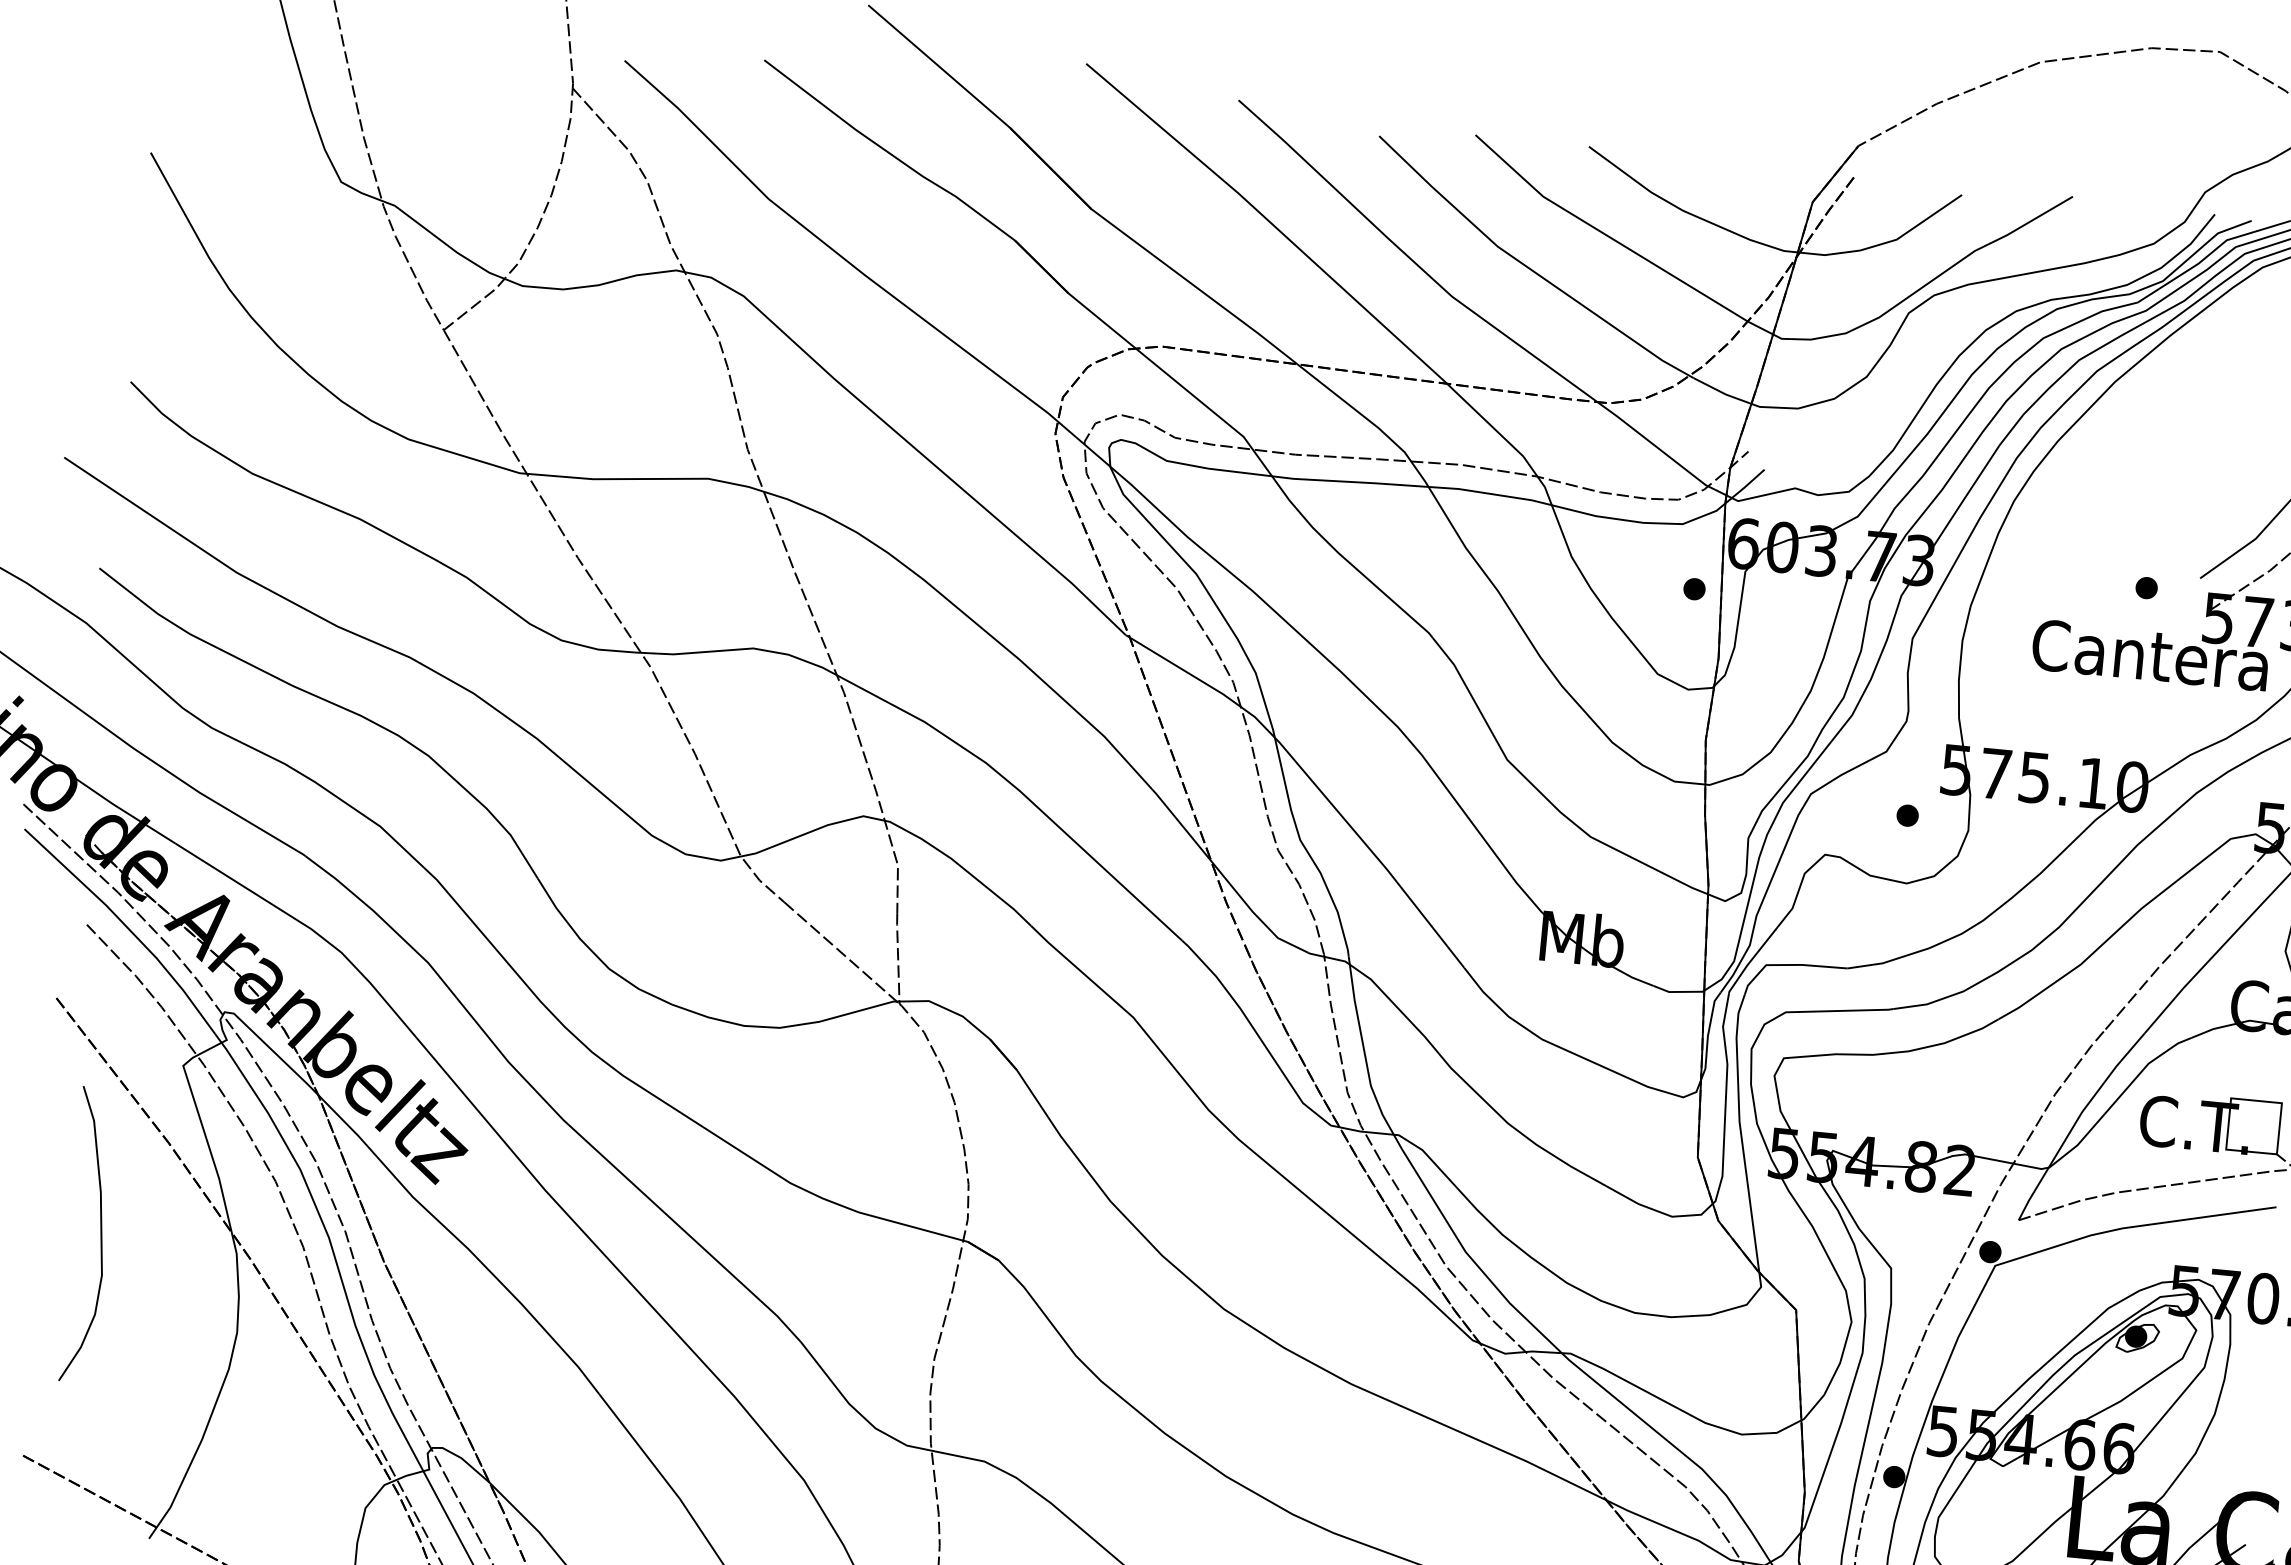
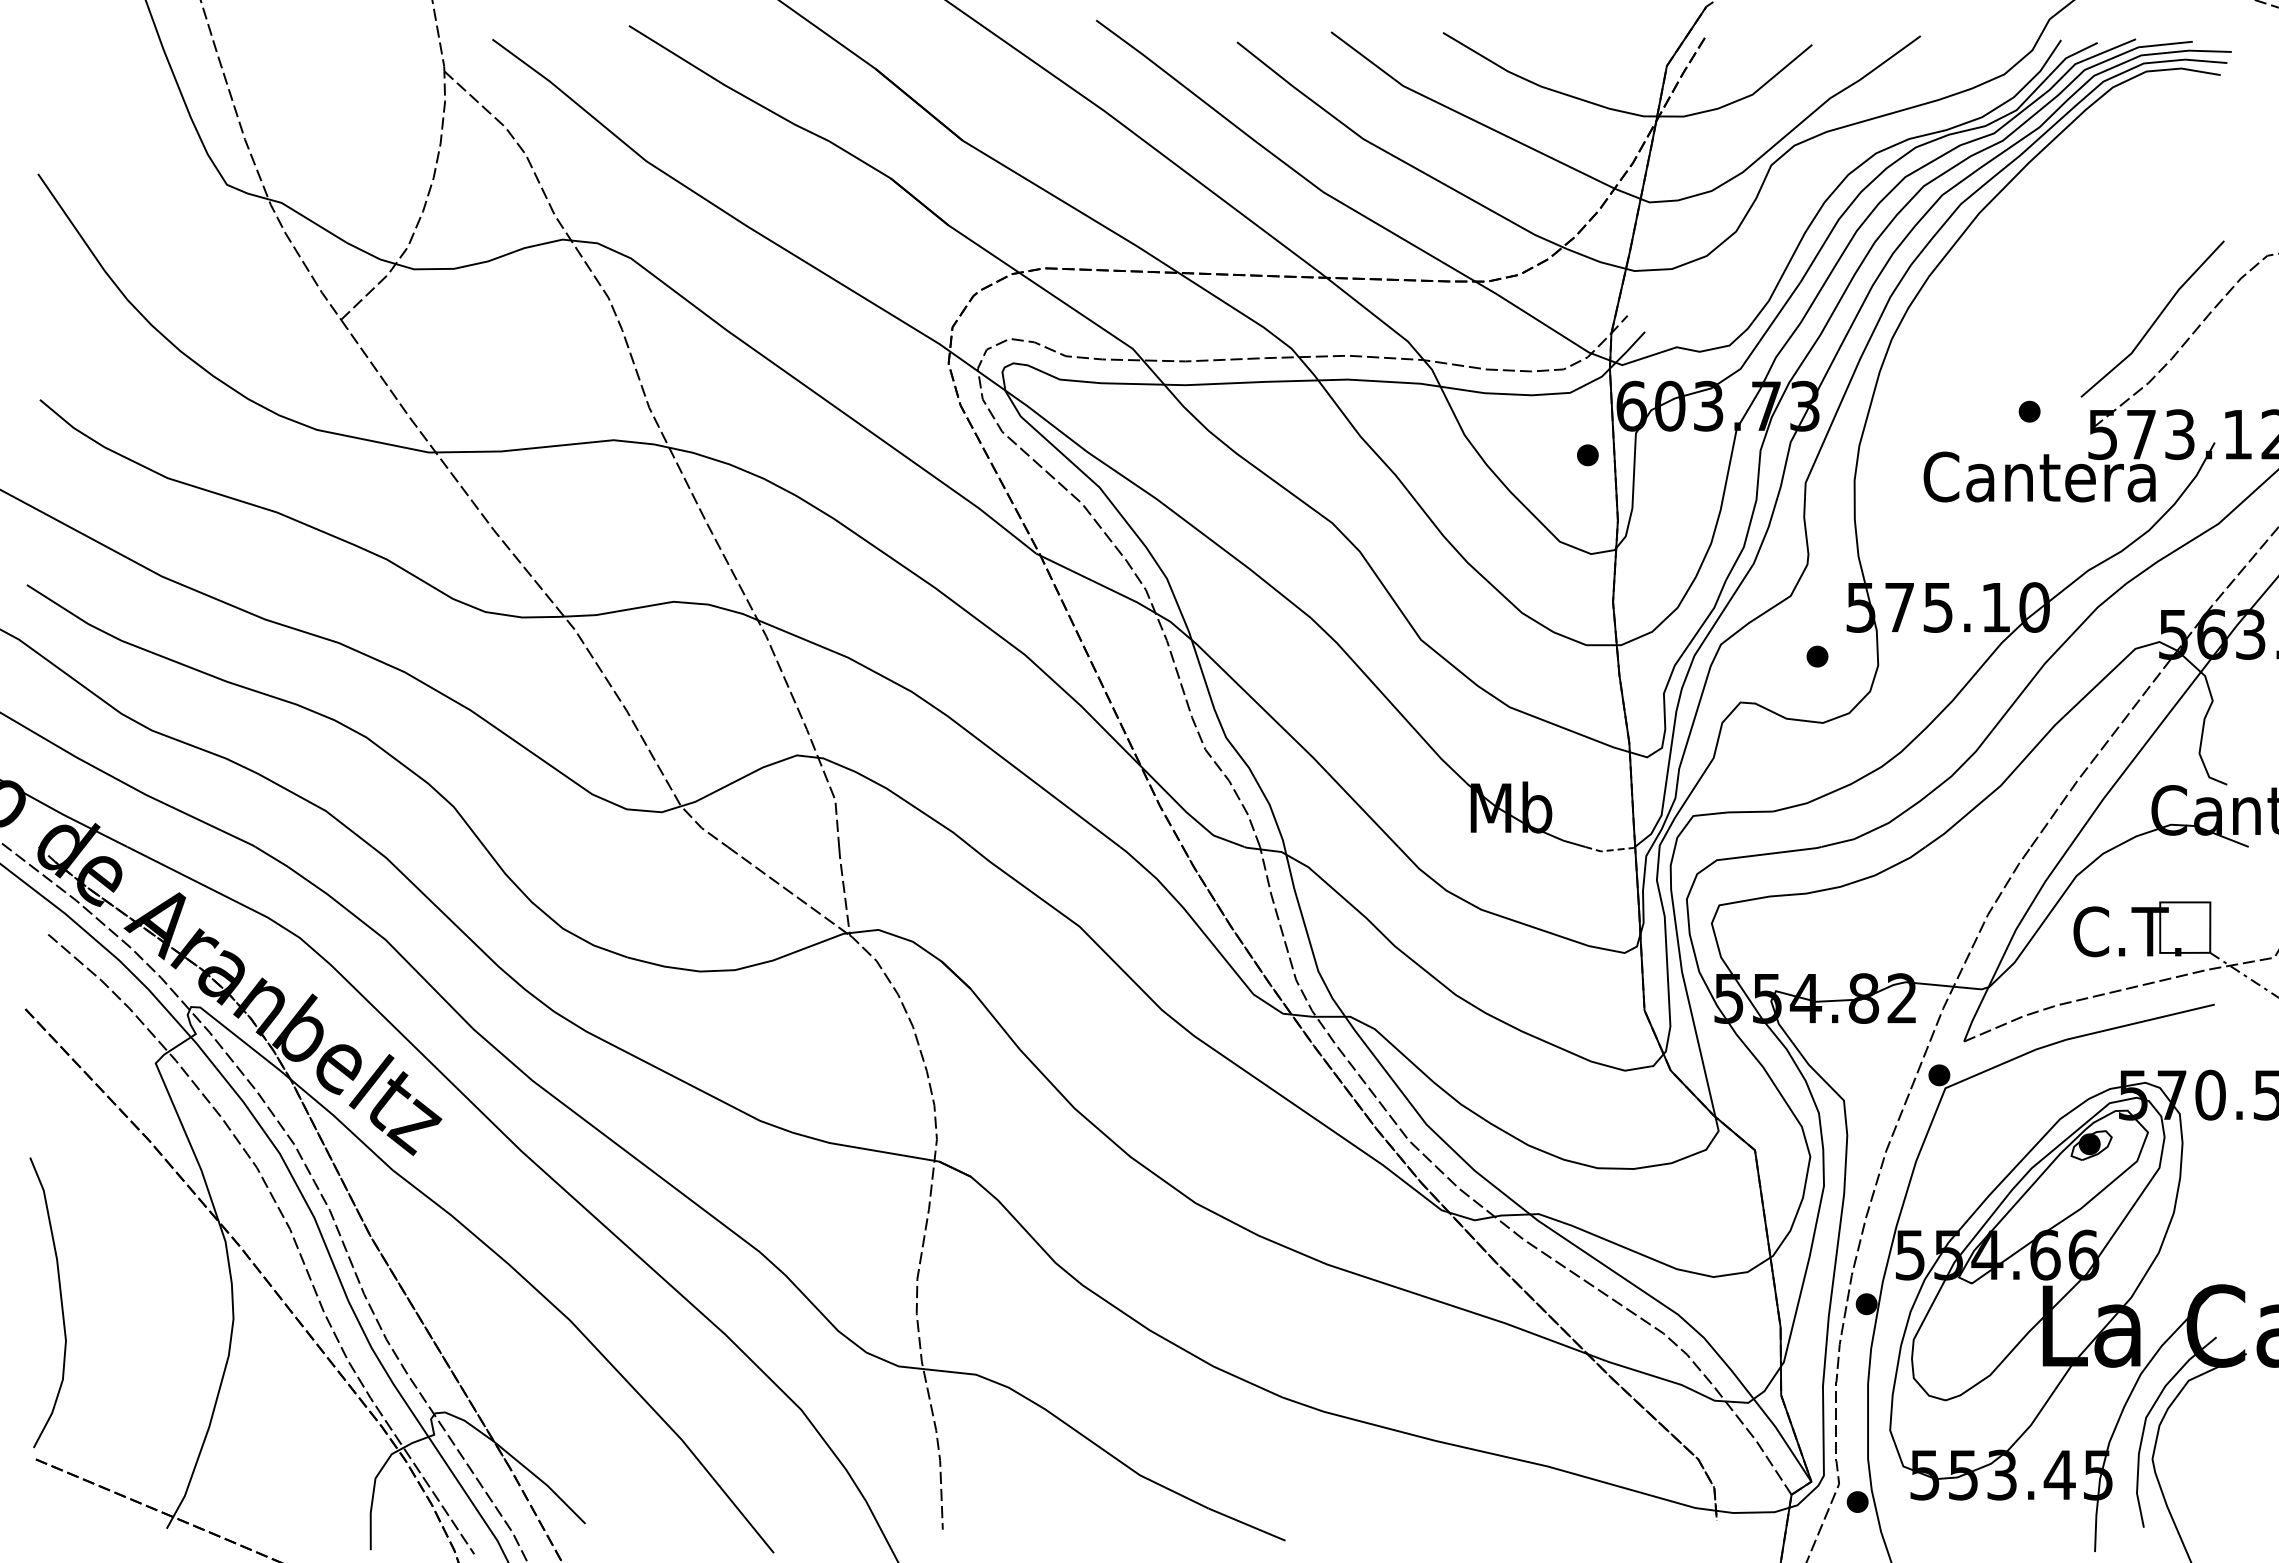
line: (1677, 991) -> (1609, 850), solid -> dashed
curve: (100, 1236) -> (60, 1302), moved

